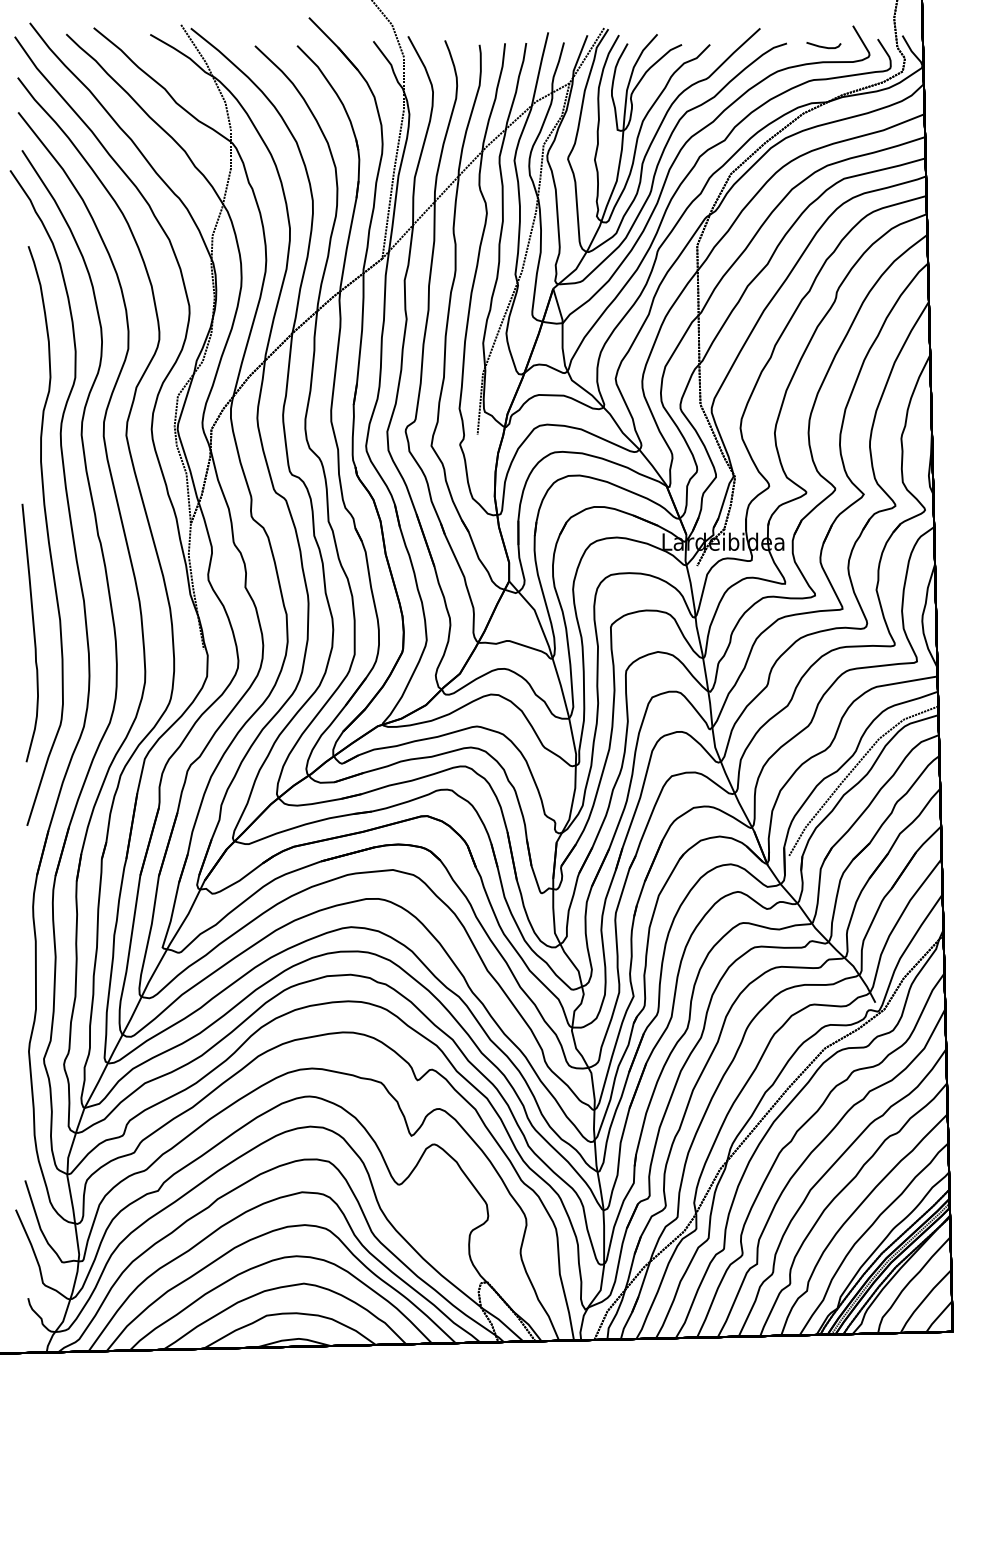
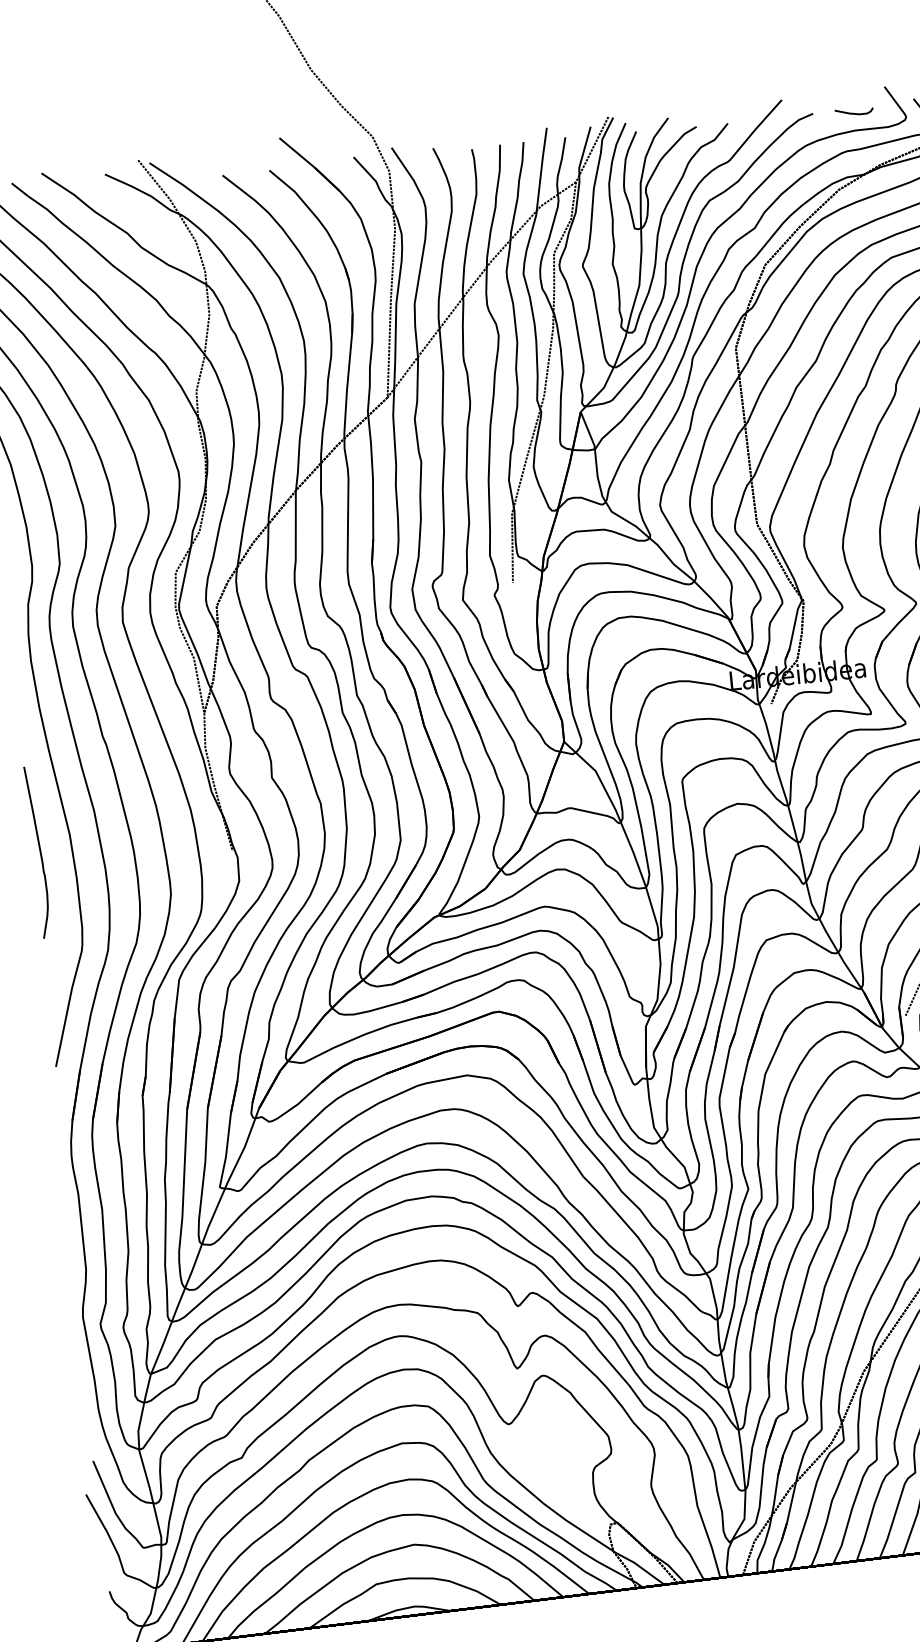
part: (29, 632) -> (37, 851), size x0.6

